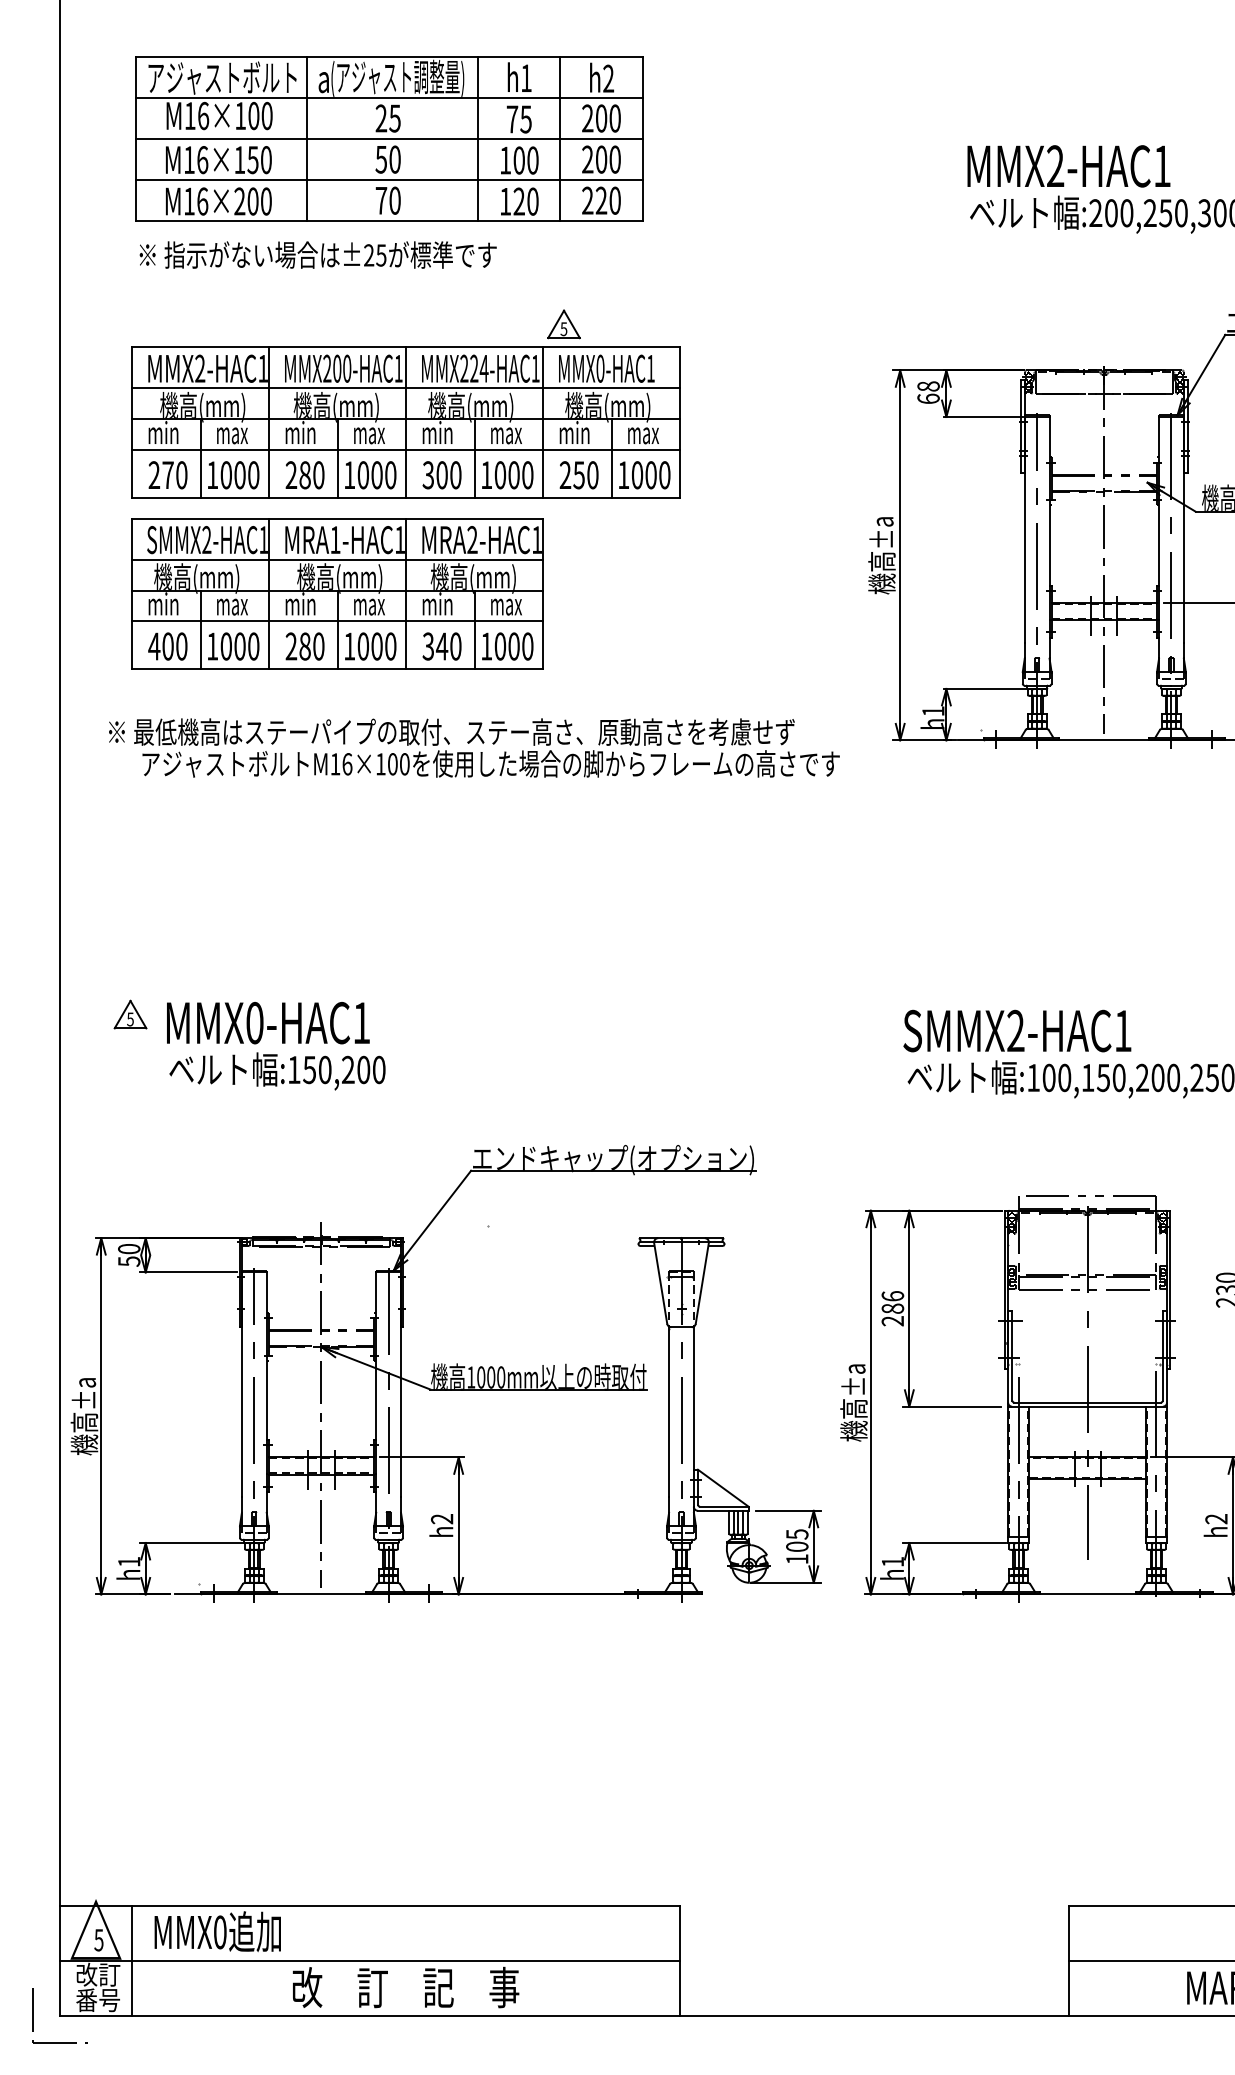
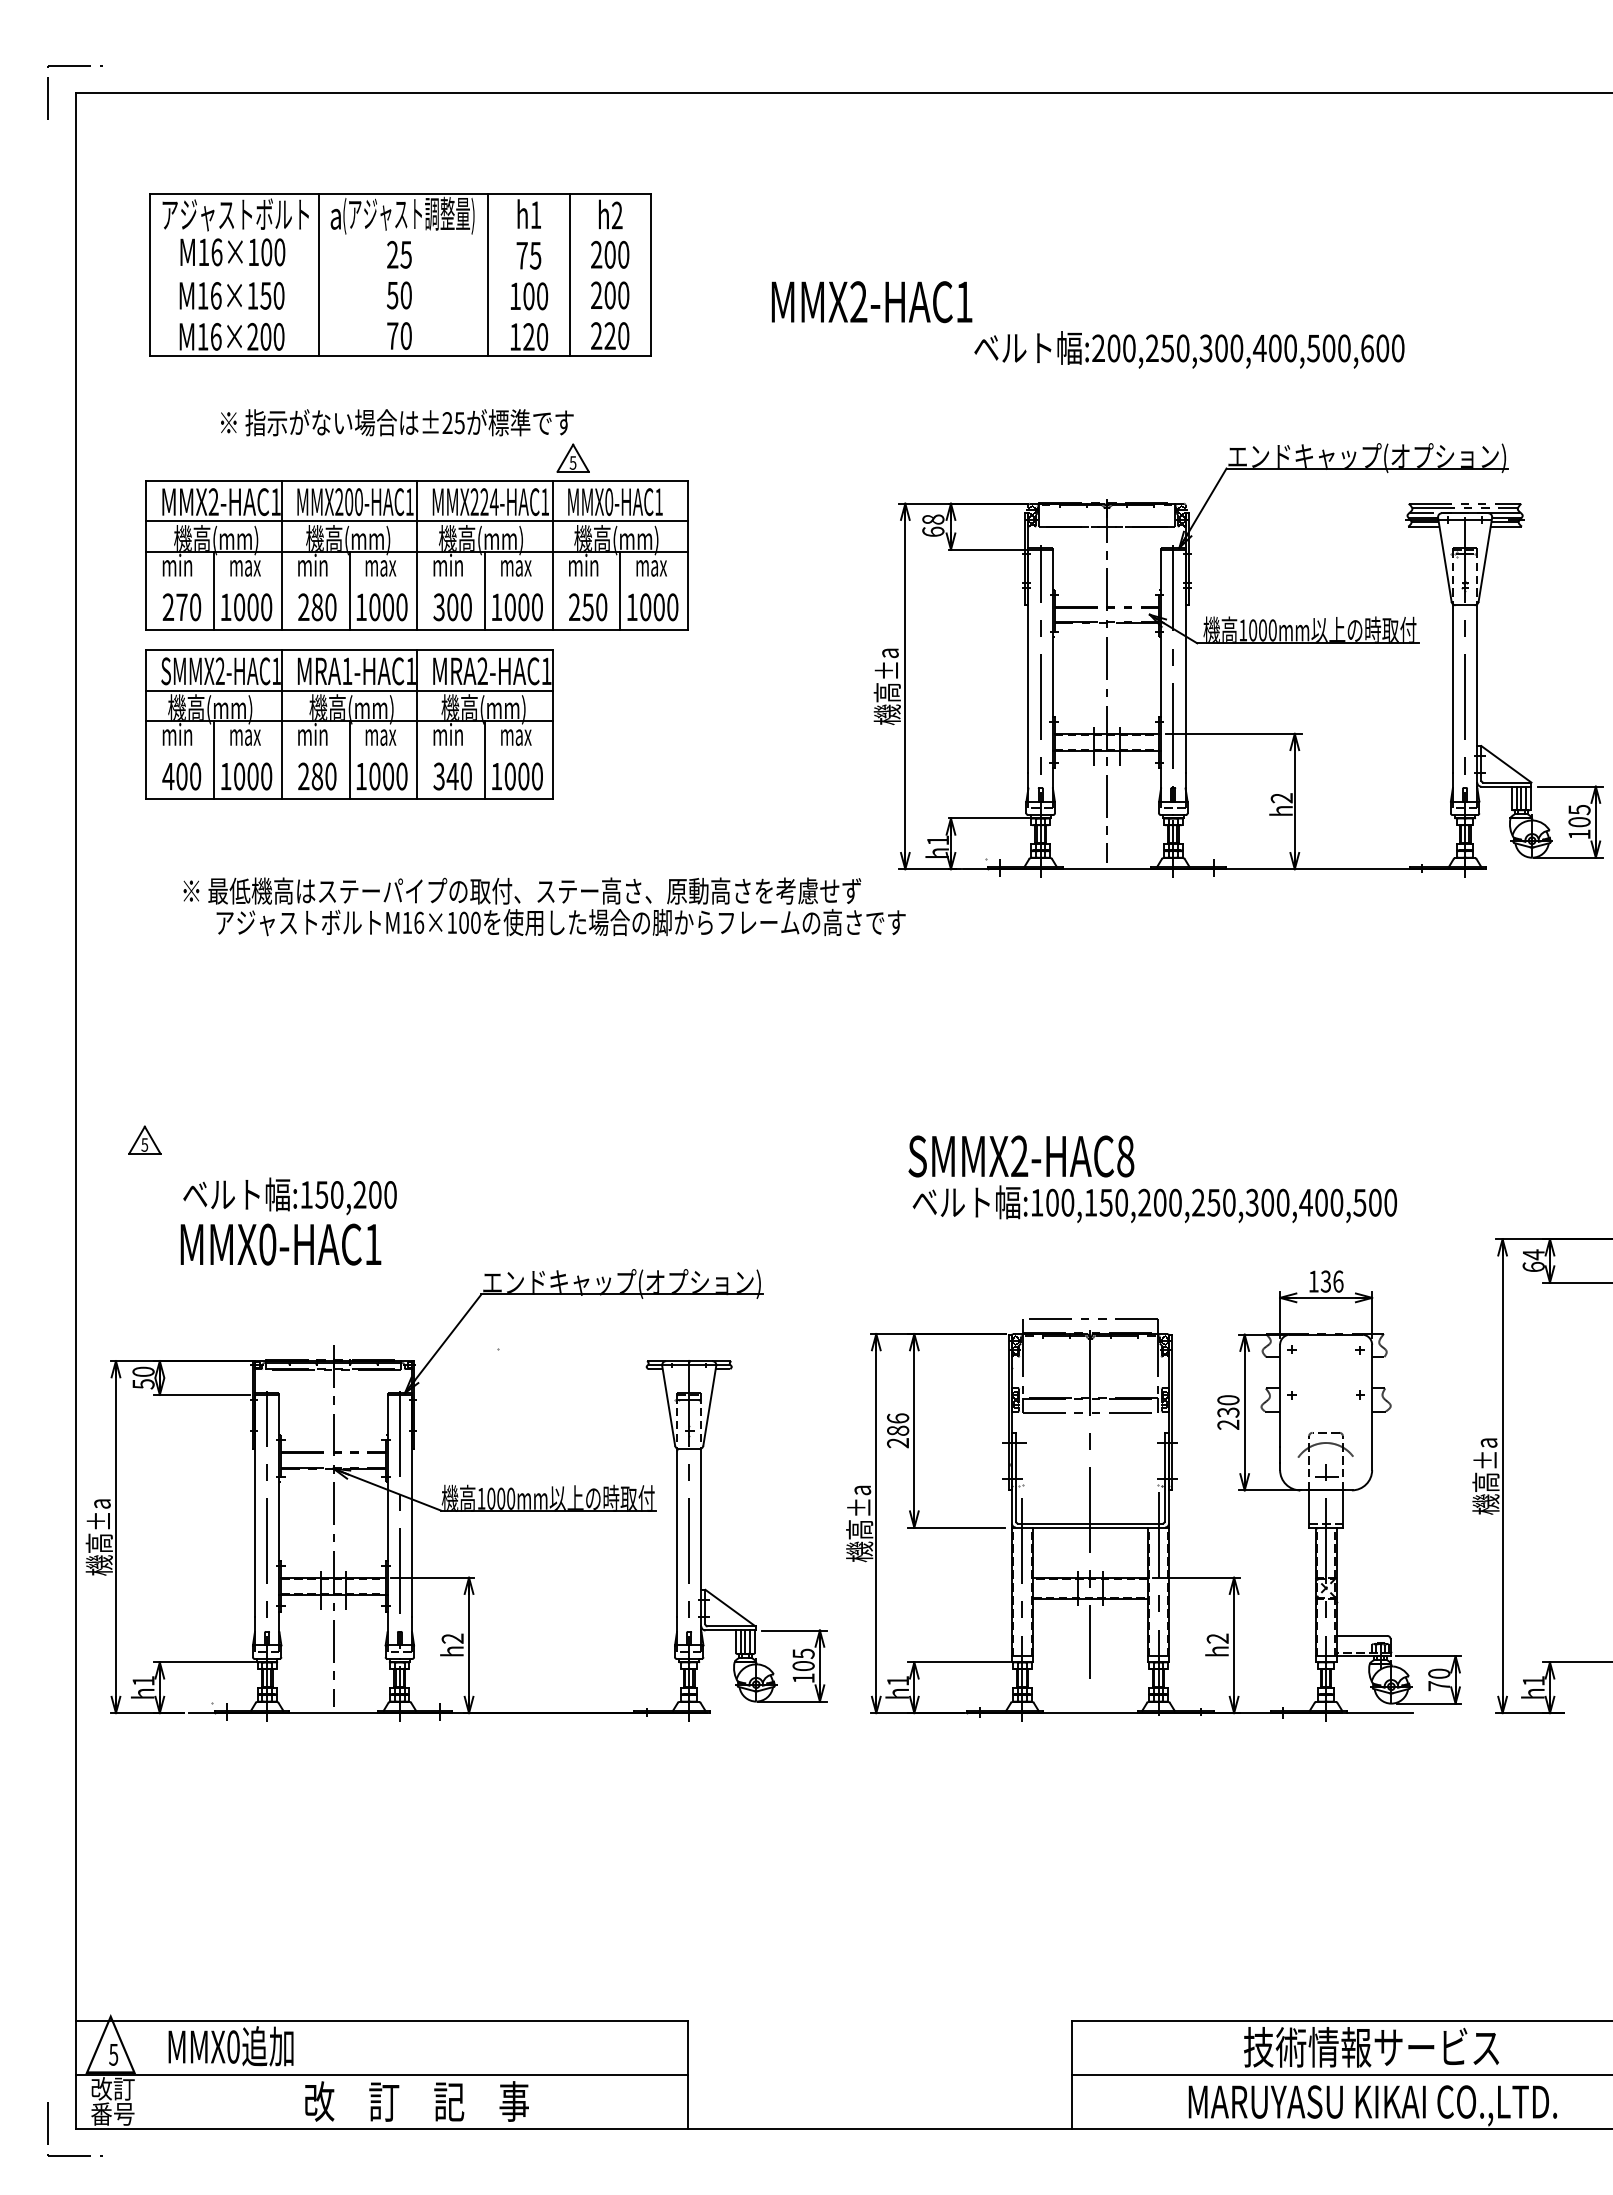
line: (388, 97) -> (399, 234), removed
line: (388, 138) -> (399, 274), removed
text: (1068, 166) -> (871, 302), moved
line: (388, 179) -> (399, 315), removed
text: (318, 254) -> (397, 422), moved
line: (406, 450) -> (417, 582), removed
line: (337, 621) -> (349, 751), removed
text: (474, 747) -> (544, 906), moved
text: (267, 1022) -> (280, 1244), moved
text: (1123, 1031) -> (1125, 1156), SMMX2-HAC1 -> SMMX2-HAC8
line: (131, 1960) -> (145, 2074), removed

